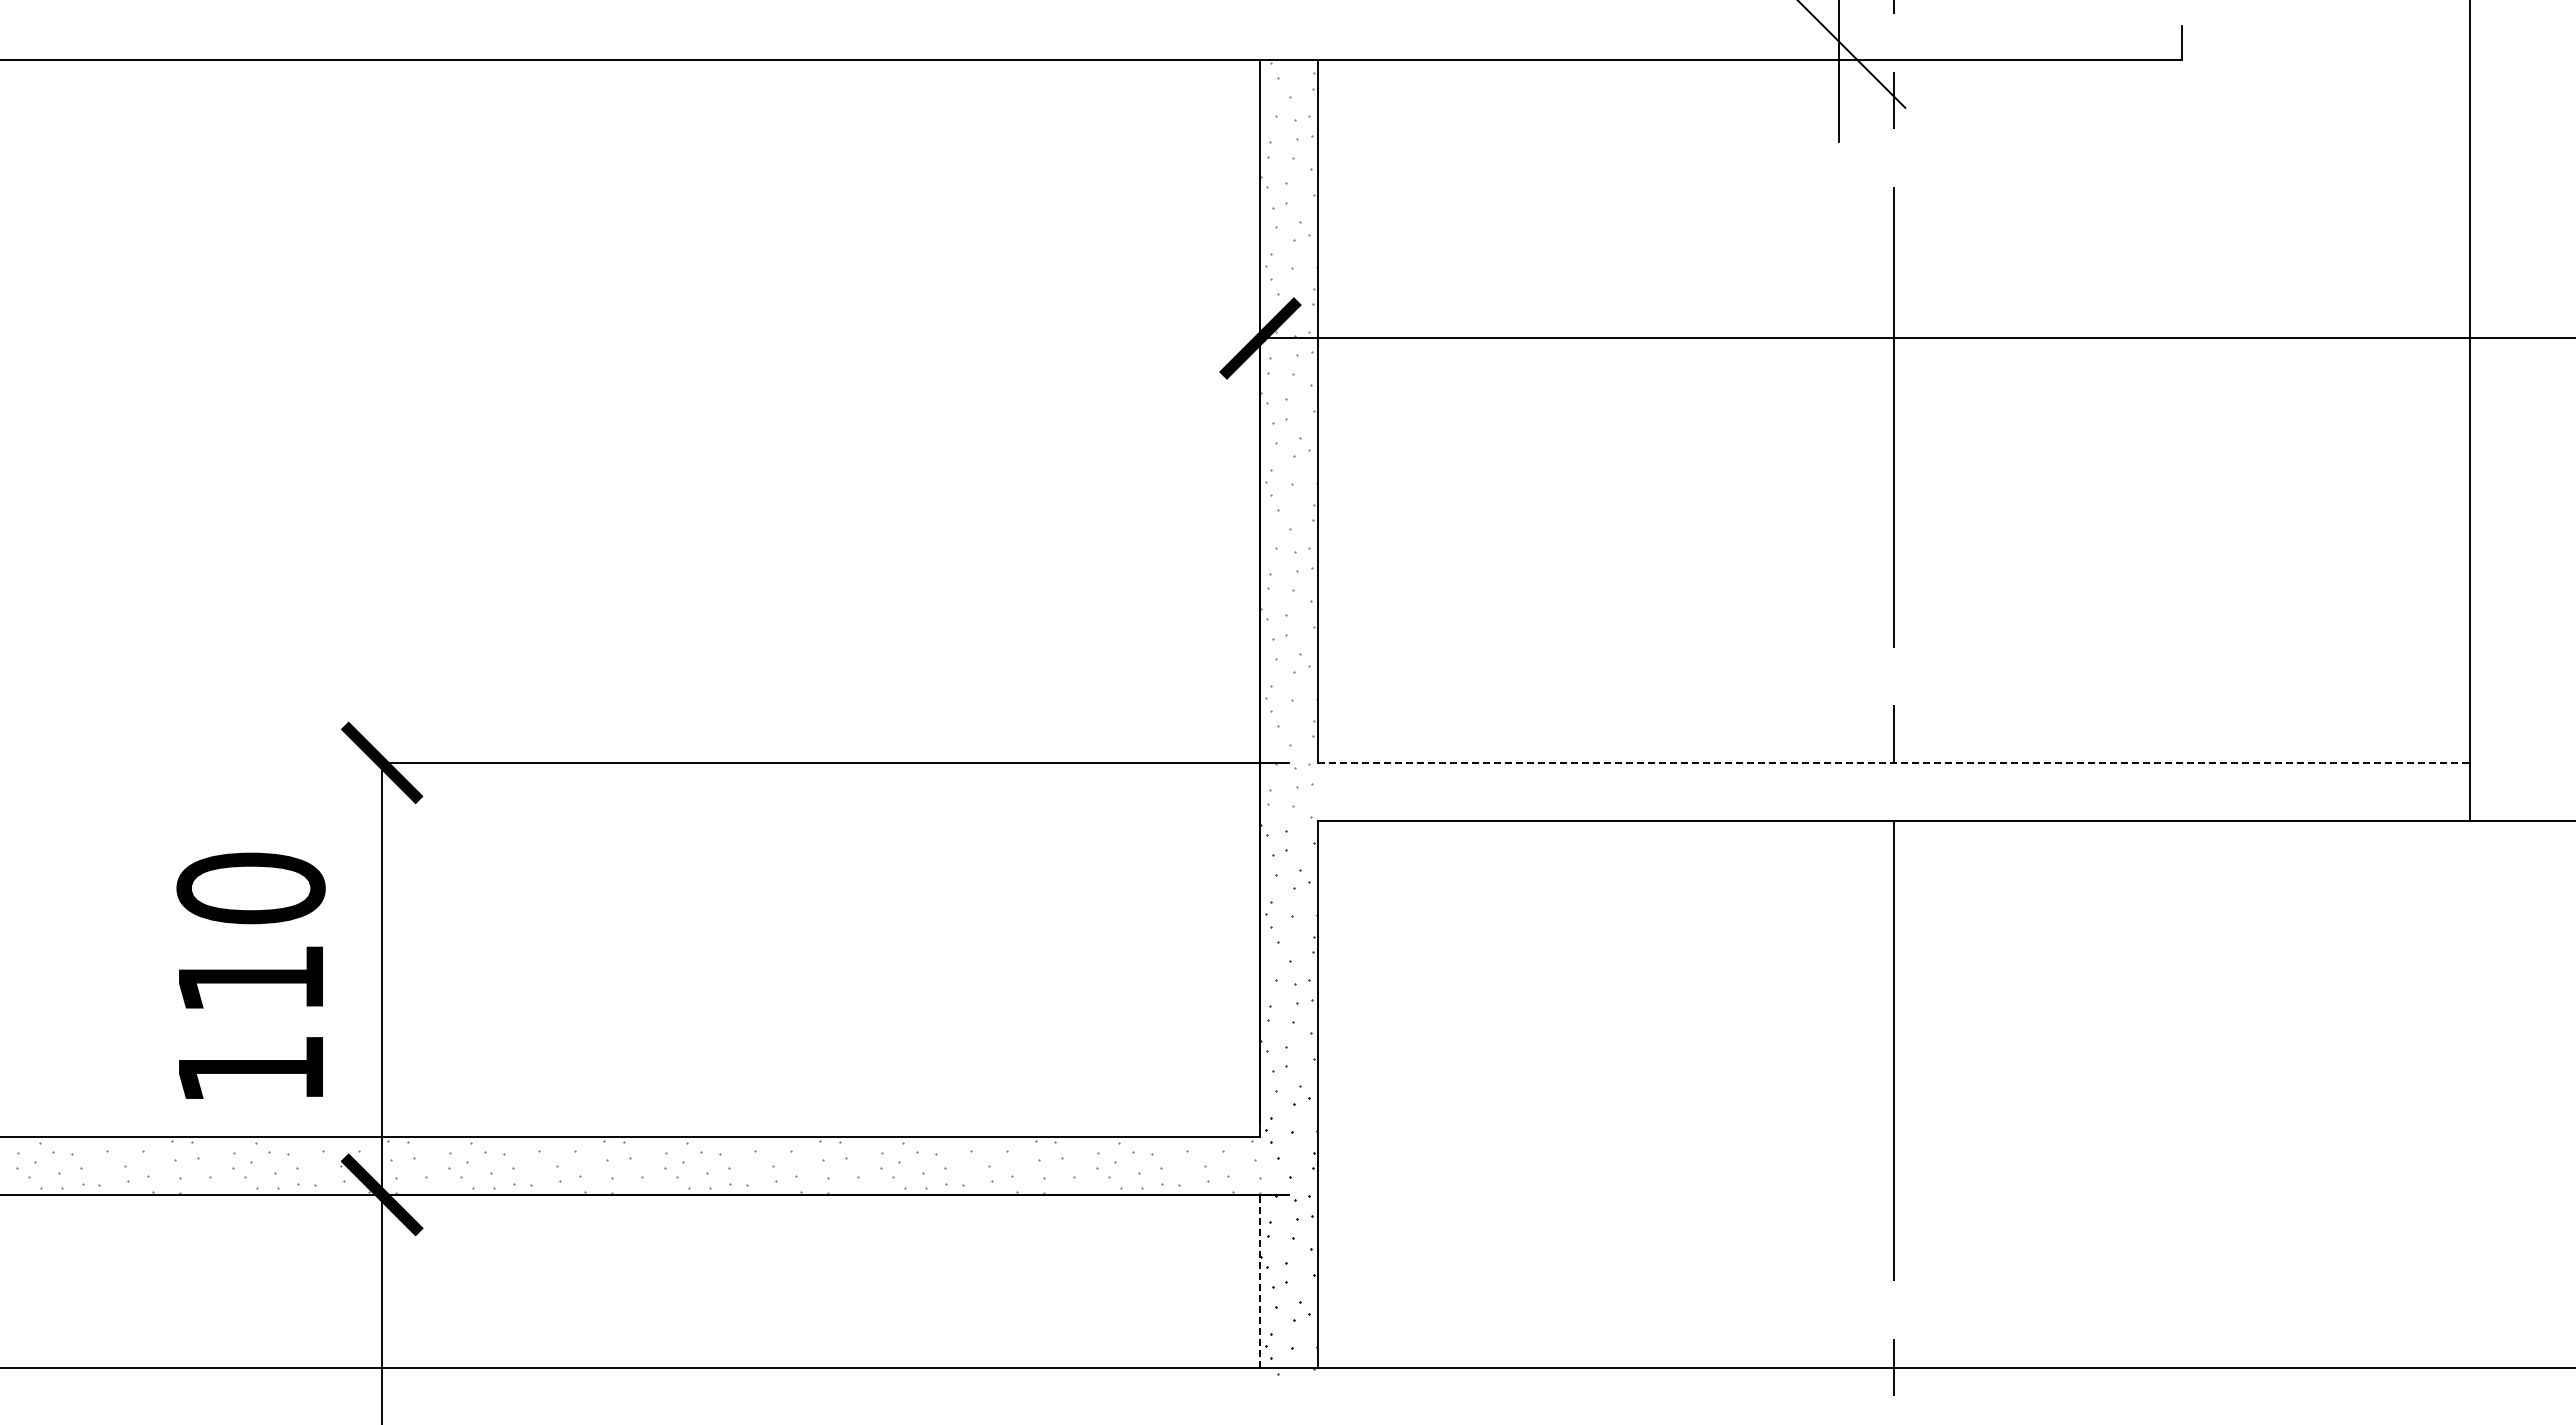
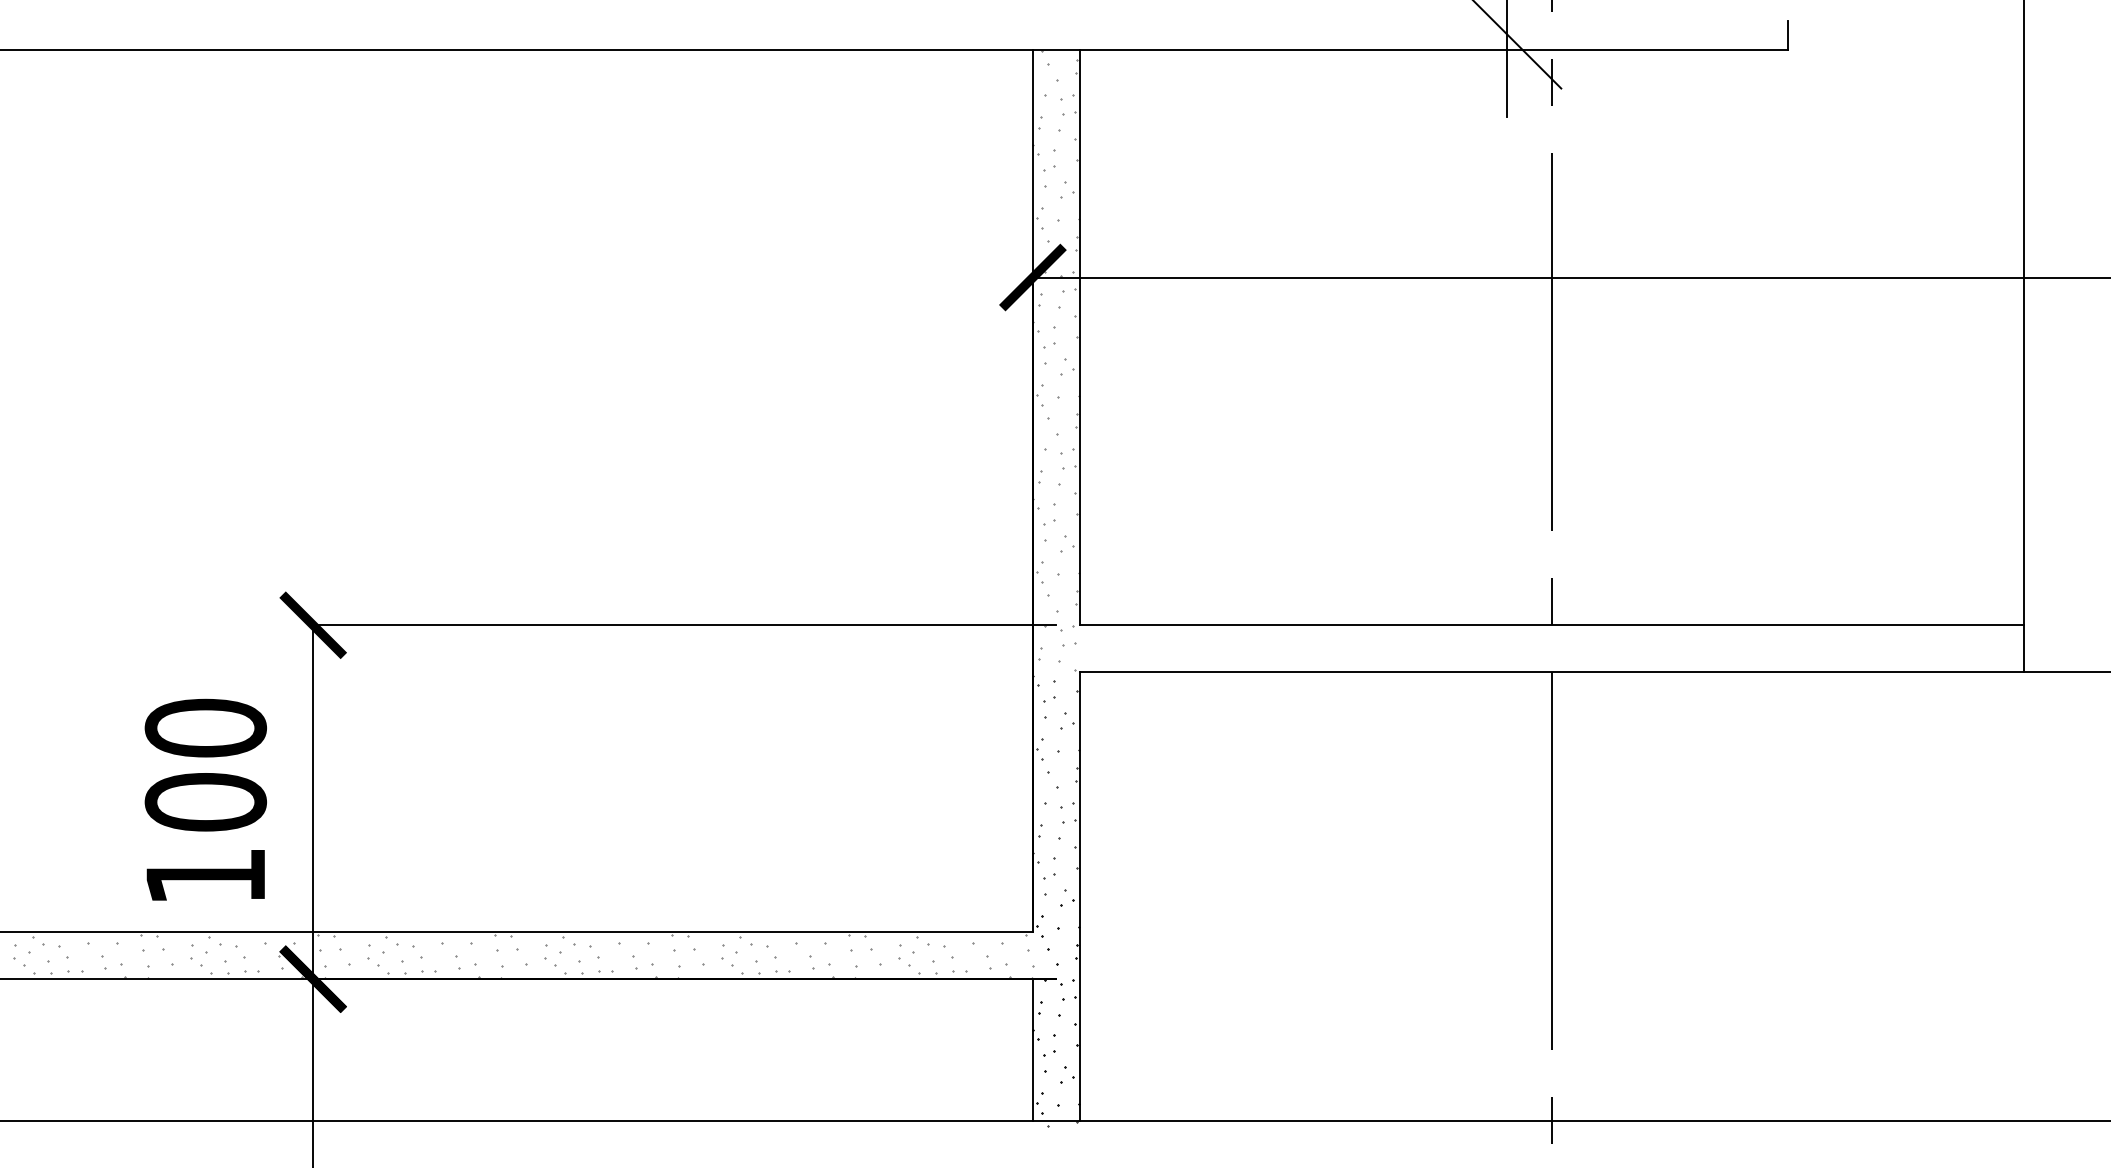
line: (1893, 762) -> (1551, 624), dashed -> solid
text: (250, 978) -> (205, 801), 110 -> 100
line: (1260, 1280) -> (1032, 1049), dashed -> solid

